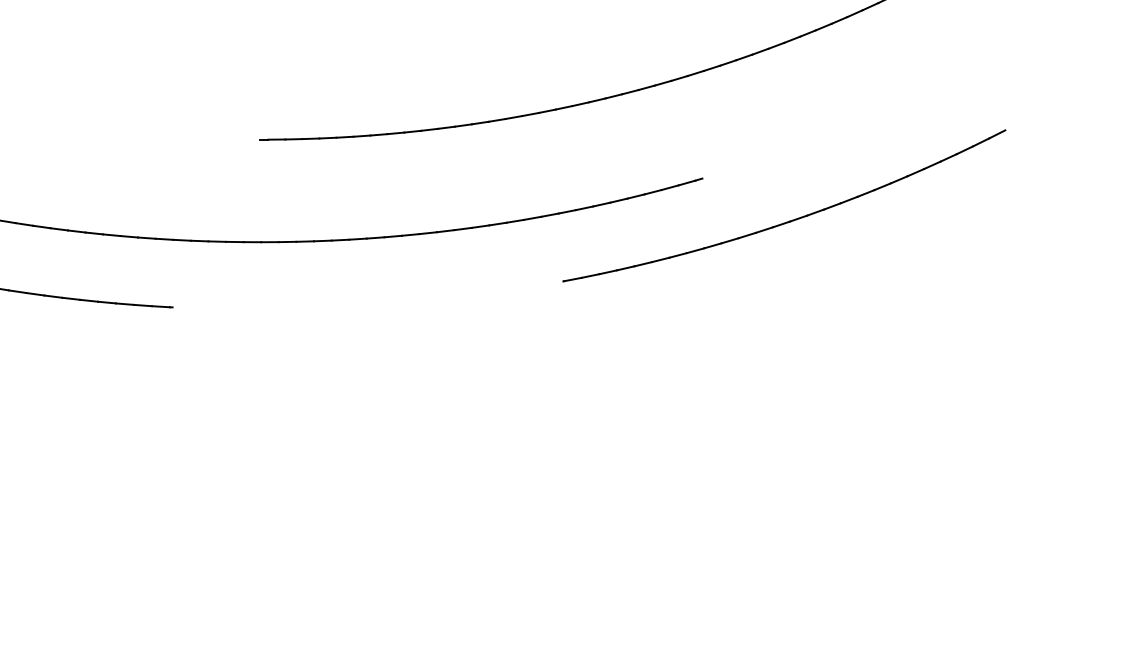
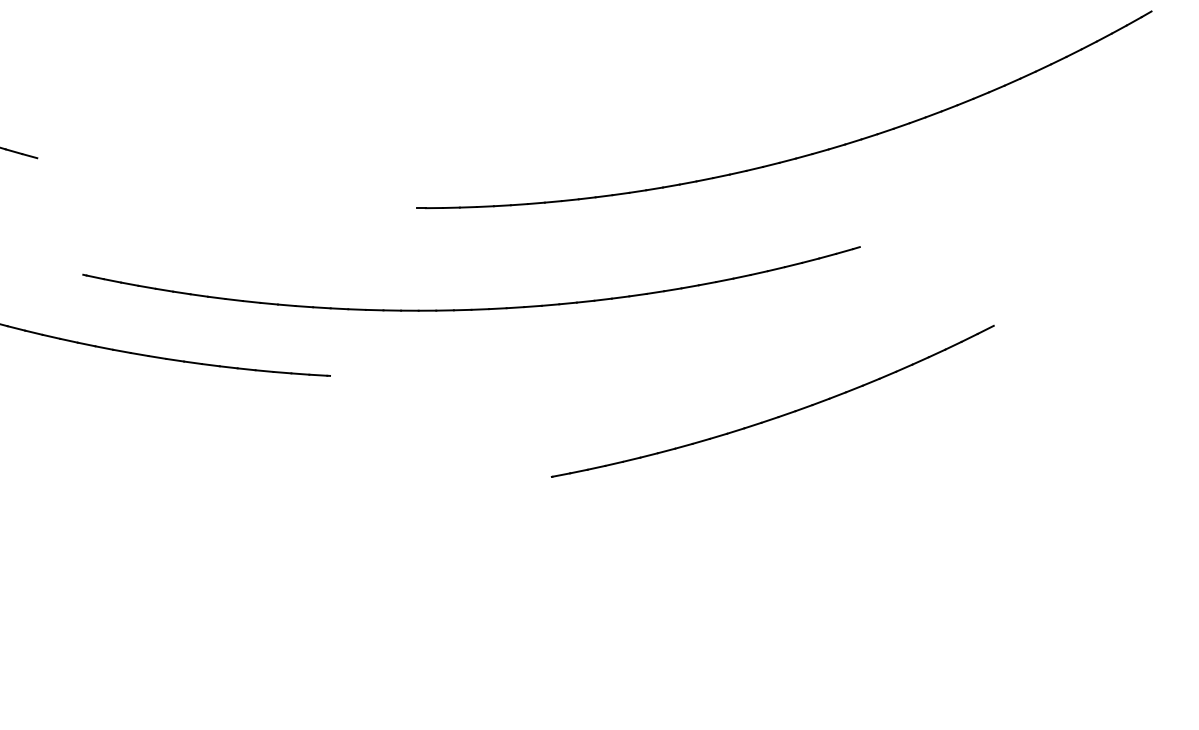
part: (788, 220) -> (776, 416), moved

